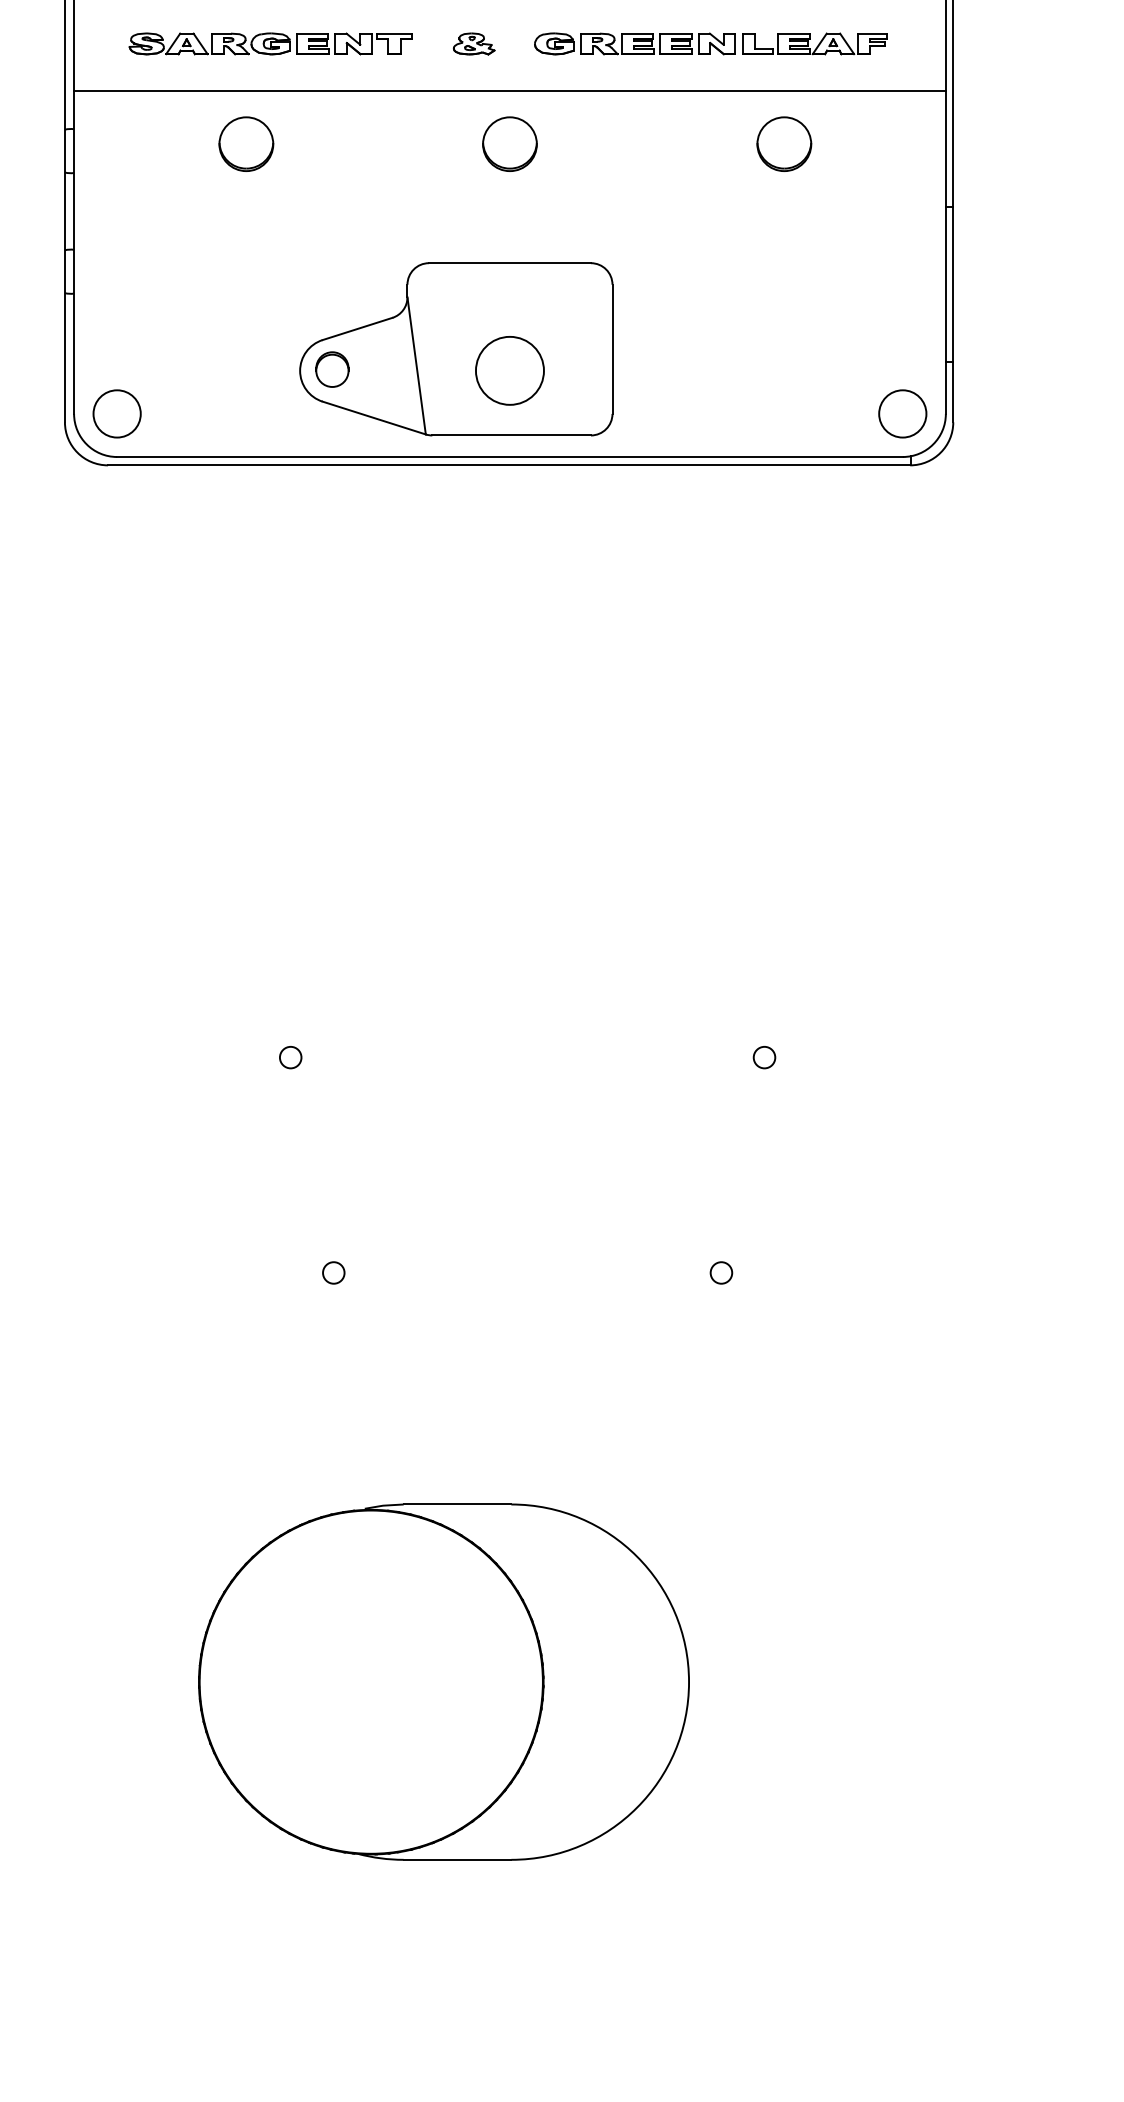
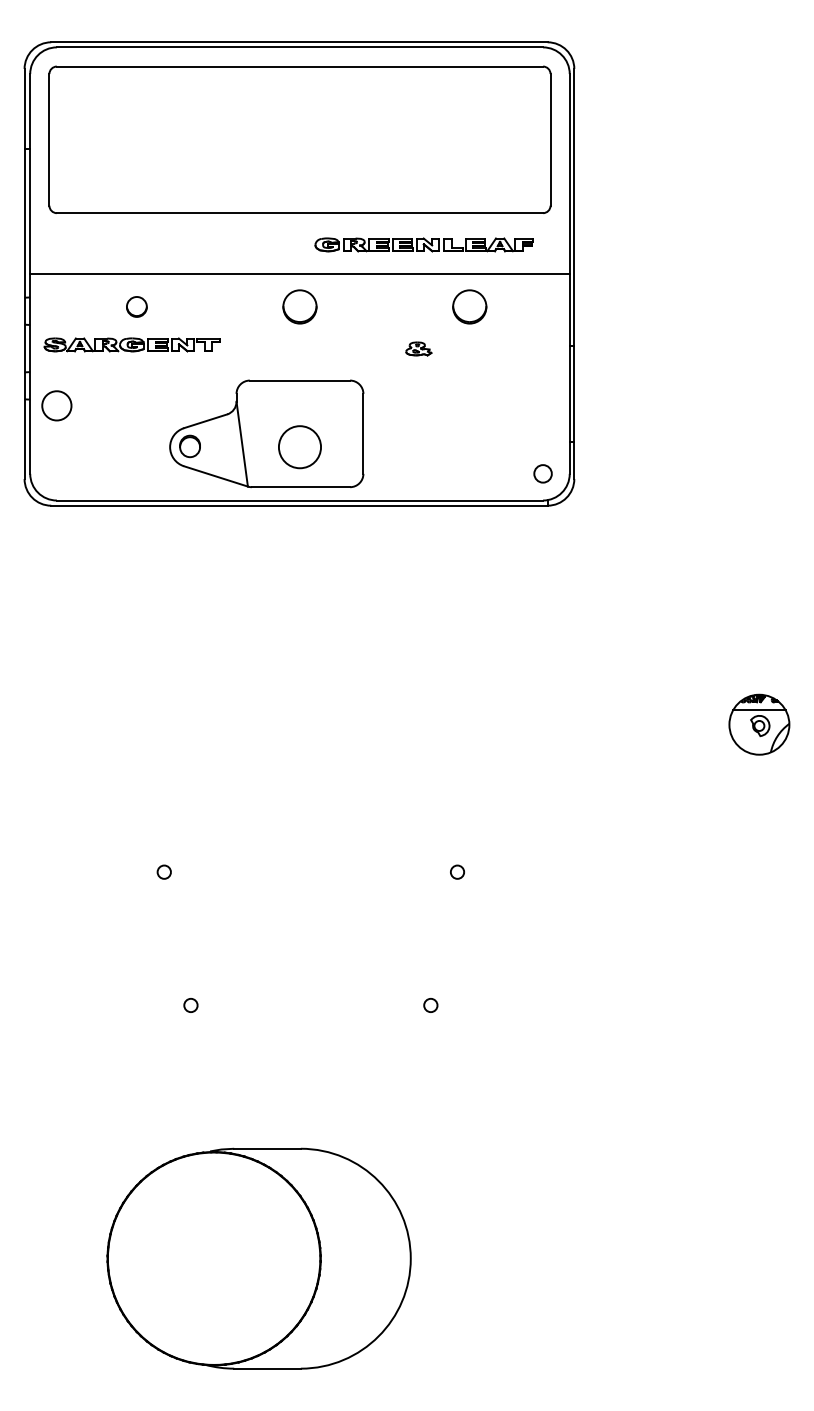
part: (270, 43) -> (131, 344), moved
part: (473, 43) -> (418, 348), moved
circle: (245, 143) -> (136, 306), size x0.6
circle: (116, 413) -> (56, 405), moved
circle: (901, 413) -> (542, 473), size x0.6

